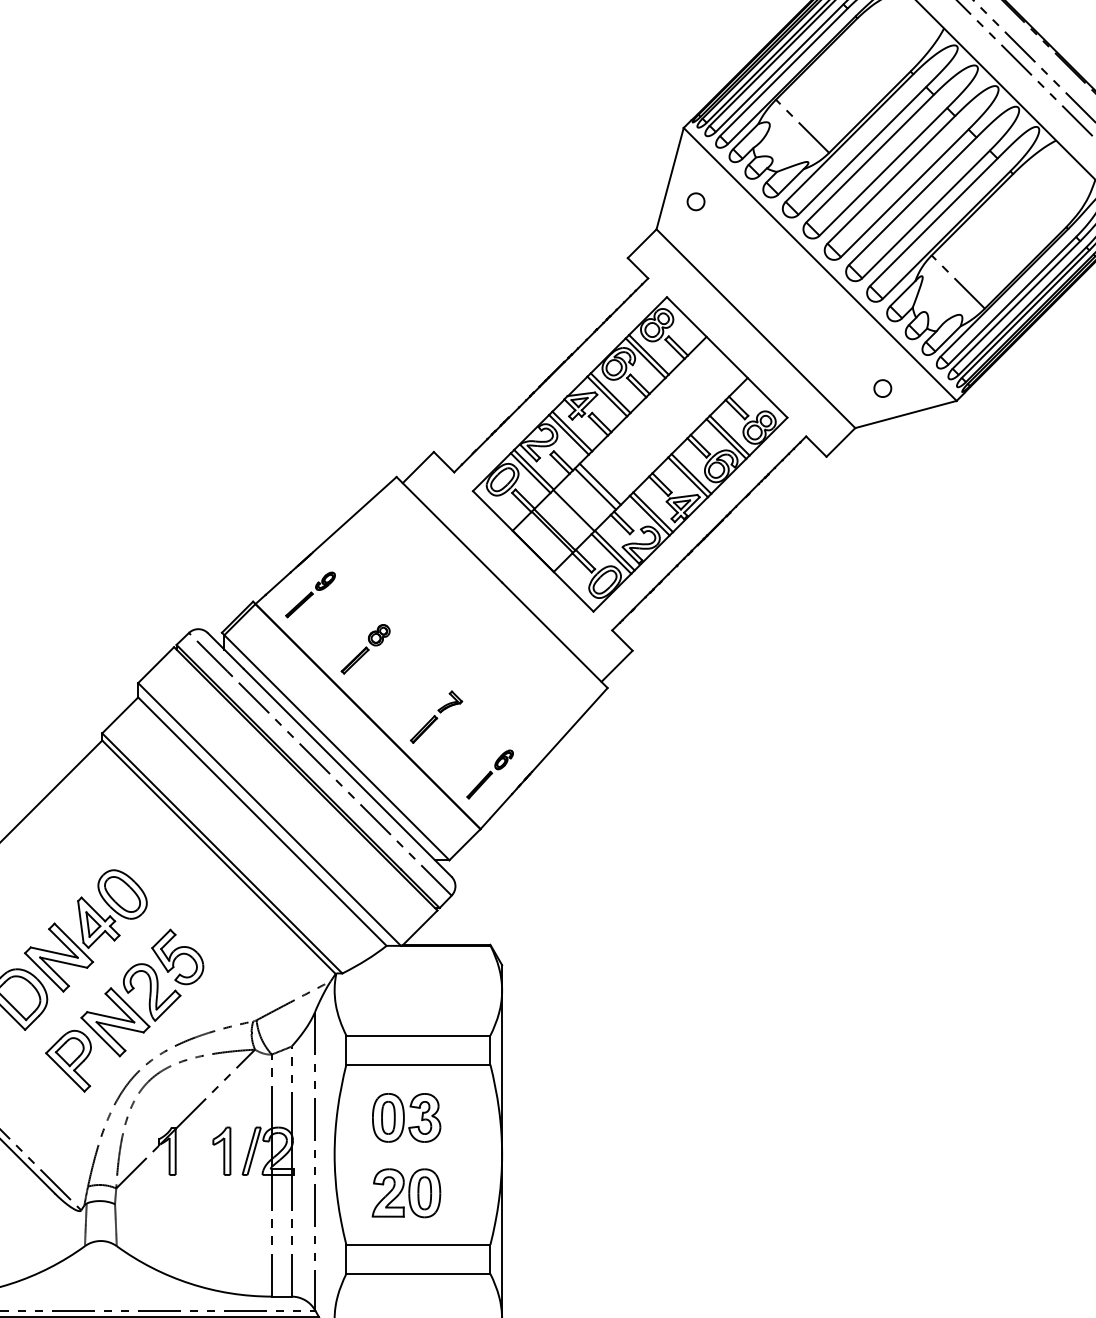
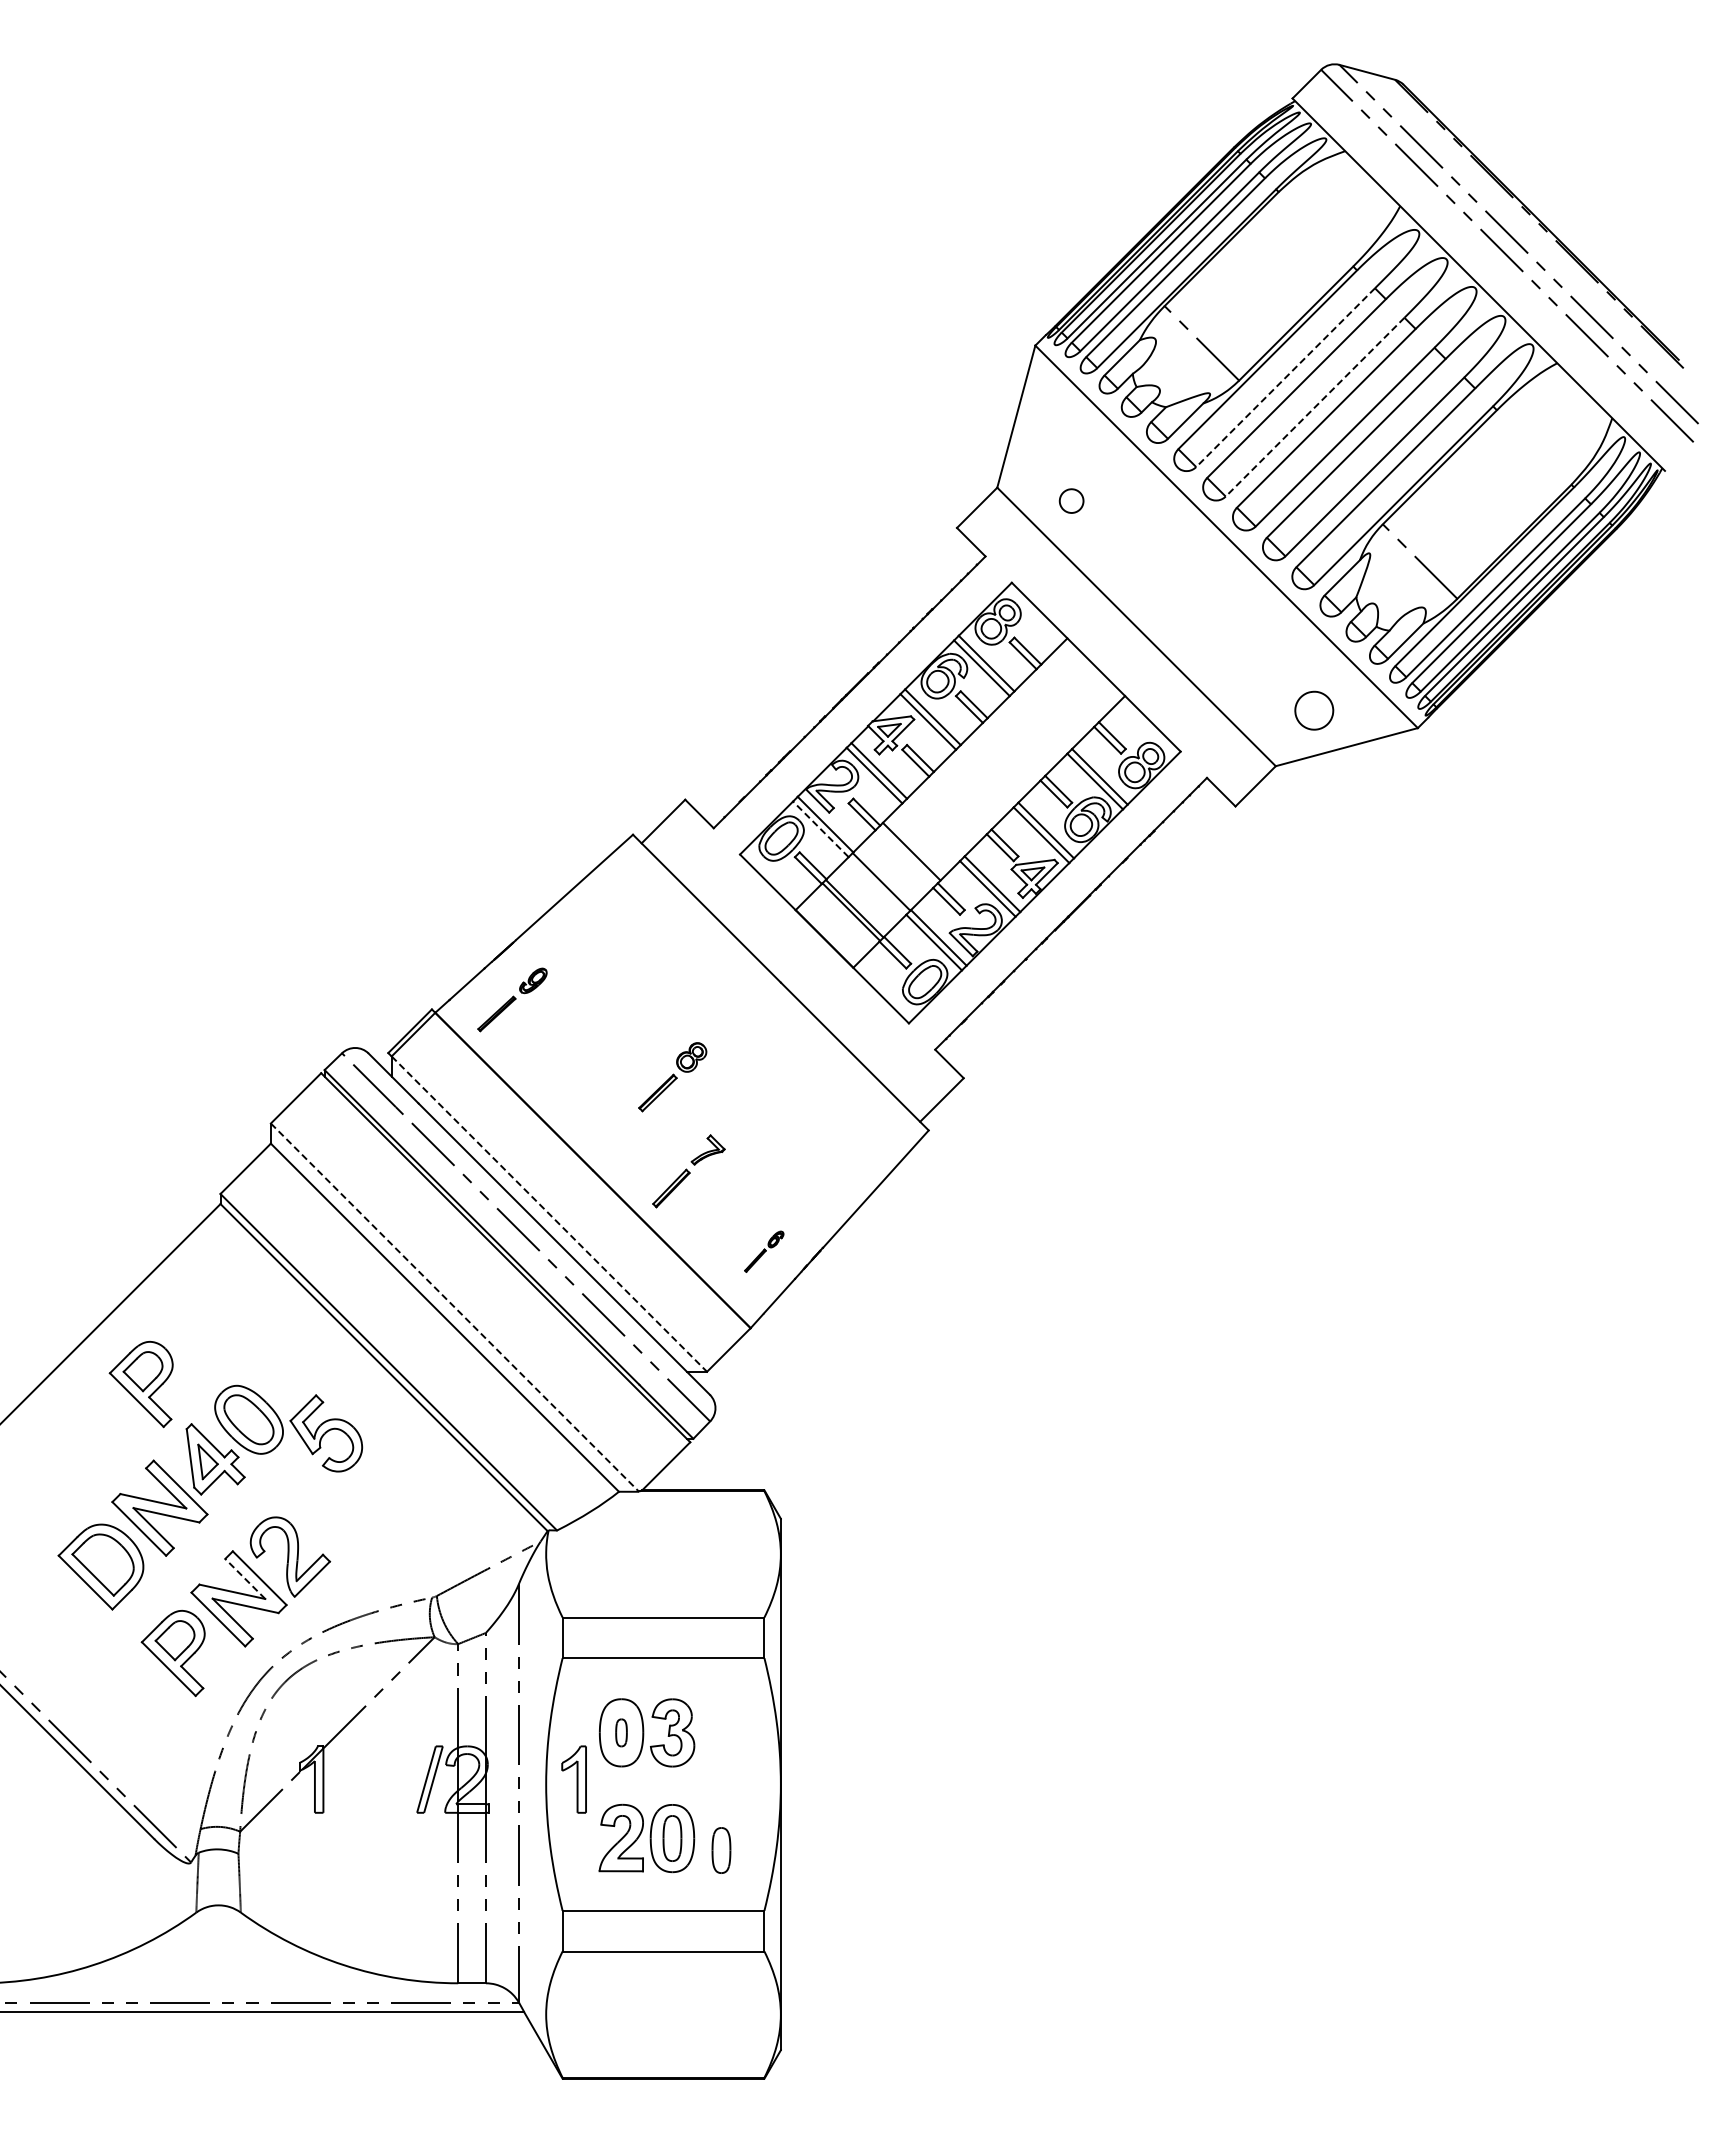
line: (862, 151) -> (1285, 378), solid -> dashed
line: (882, 172) -> (1314, 407), solid -> dashed
part: (695, 201) -> (1071, 500), moved
part: (882, 388) -> (1314, 710), size x1.6
line: (530, 472) -> (820, 828), solid -> dashed
line: (600, 483) -> (918, 844), removed
part: (365, 649) -> (672, 1077), moved
line: (337, 748) -> (549, 1214), solid -> dashed
part: (490, 774) -> (764, 1251), size x0.6
line: (269, 815) -> (455, 1308), solid -> dashed
part: (45, 869) -> (140, 1384), added
part: (177, 957) -> (326, 1433), moved
line: (119, 1007) -> (244, 1578), solid -> dashed
part: (388, 1117) -> (621, 1732), size x0.6
part: (221, 1151) -> (573, 1779), moved
part: (459, 1201) -> (721, 1850), added

